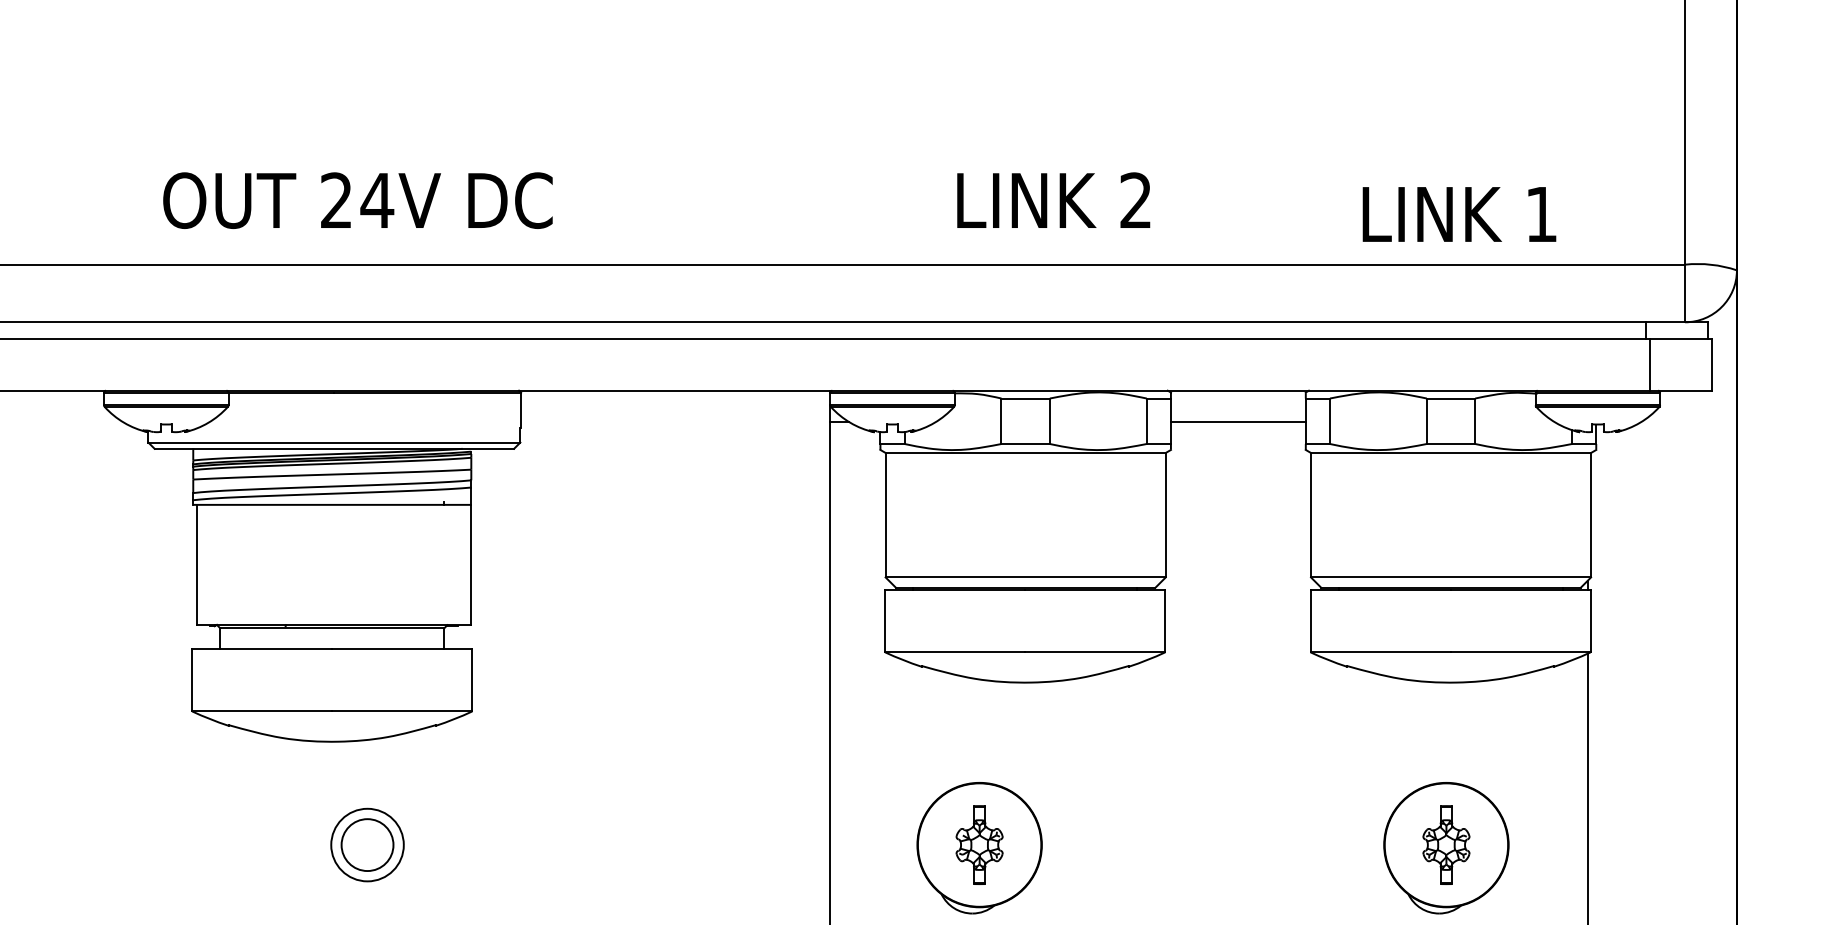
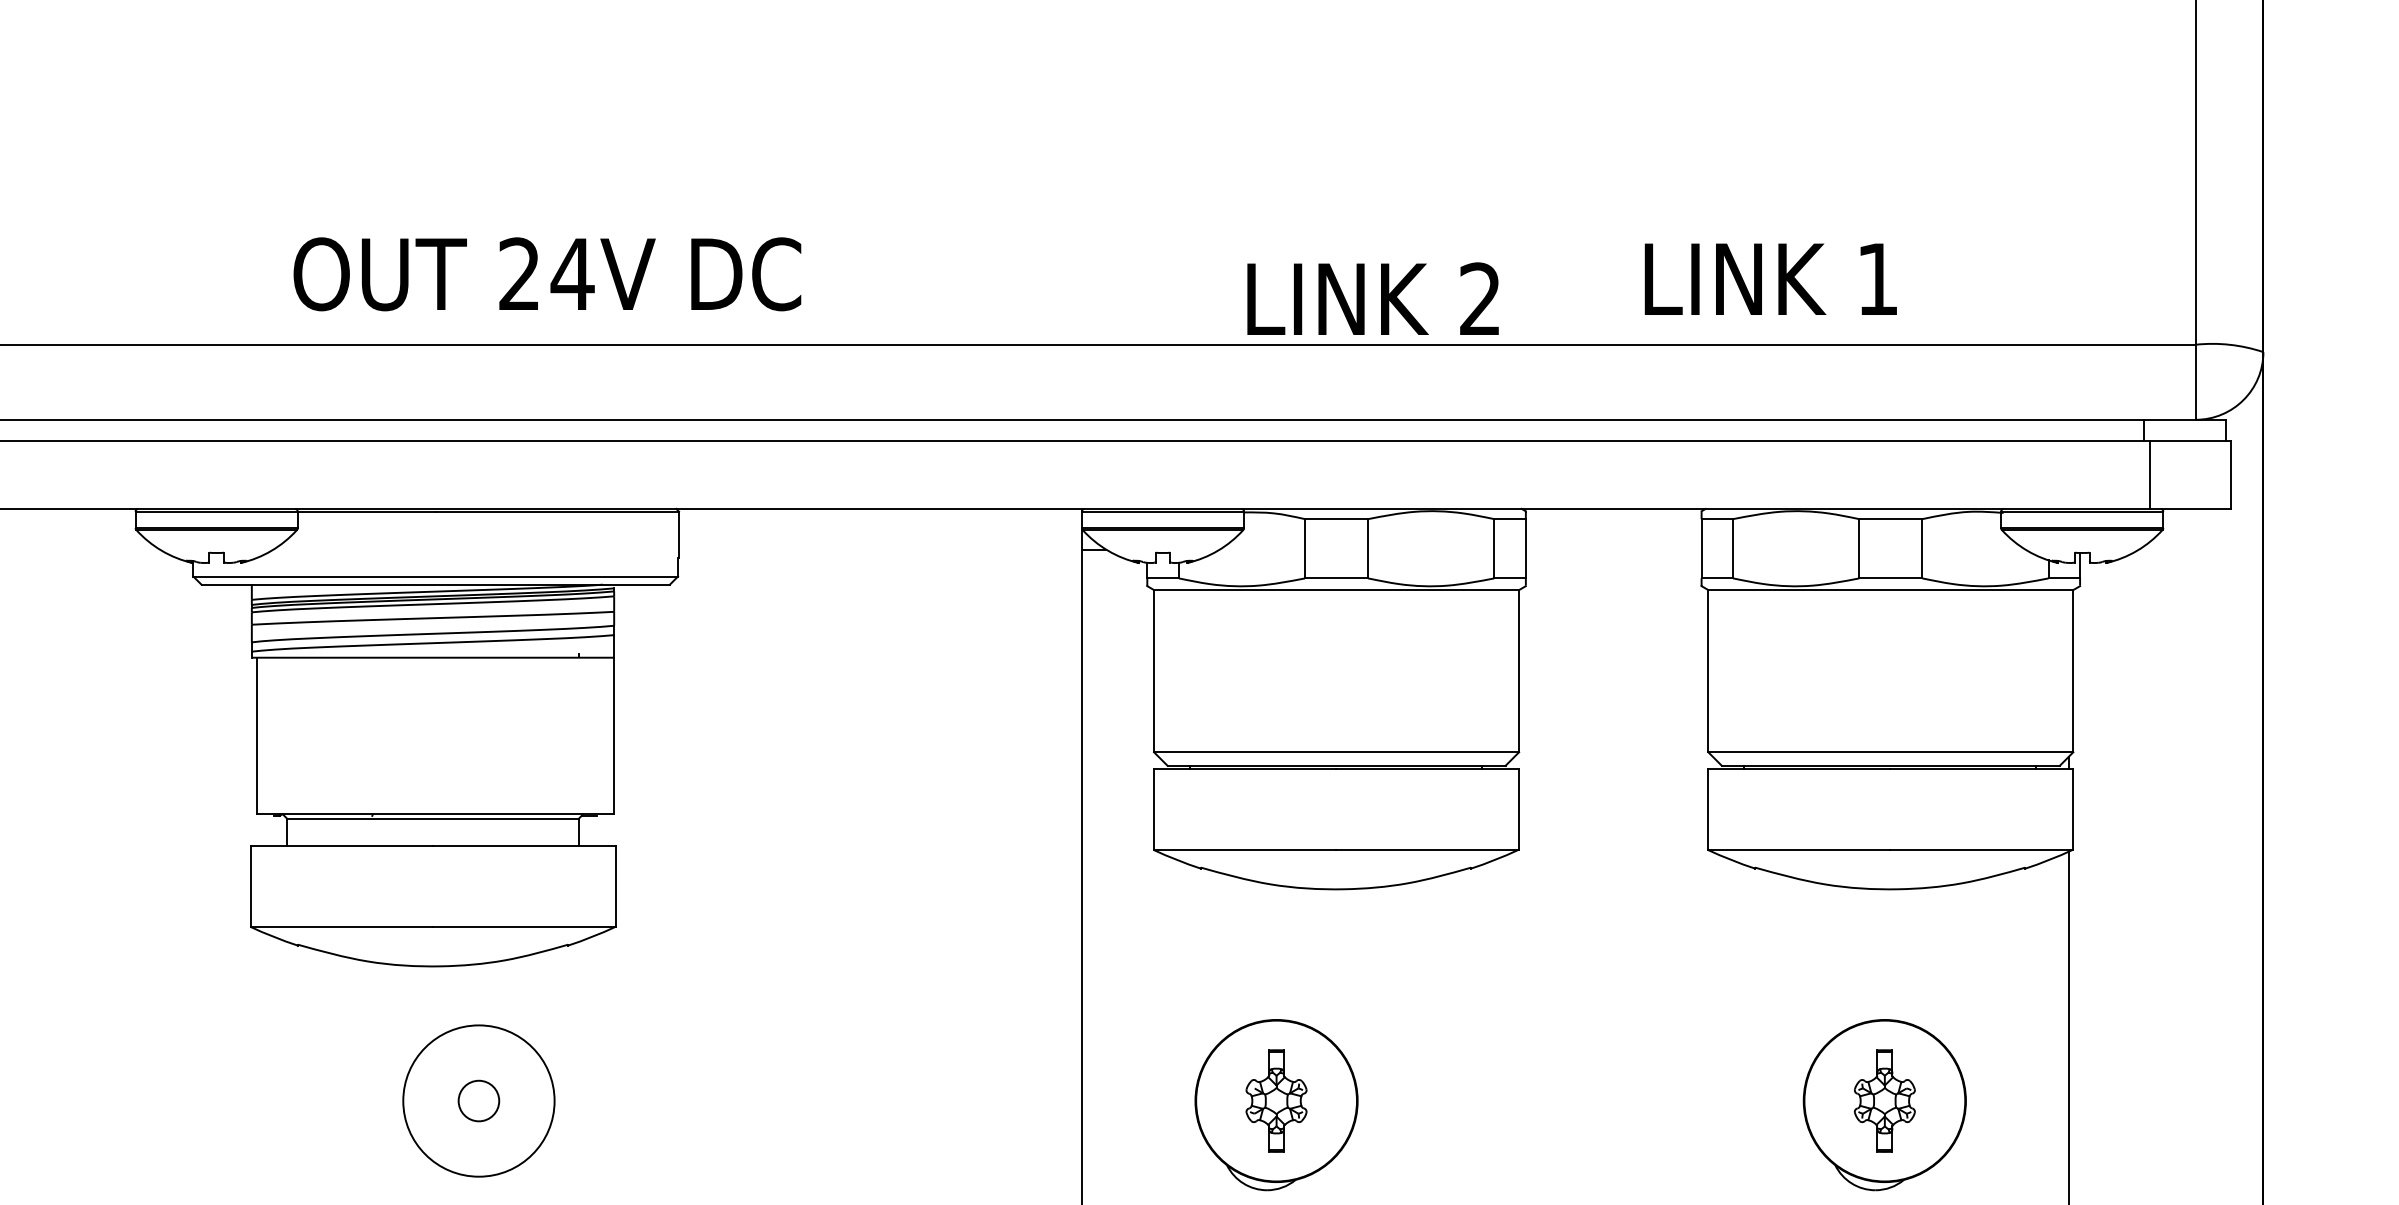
text: (357, 200) -> (547, 274), moved
text: (1053, 200) -> (1372, 298), moved
text: (1459, 213) -> (1770, 278), moved
line: (1238, 421) -> (1613, 549), removed
circle: (367, 844) -> (478, 1100), size x0.6
circle: (367, 844) -> (478, 1100), size x1.6

